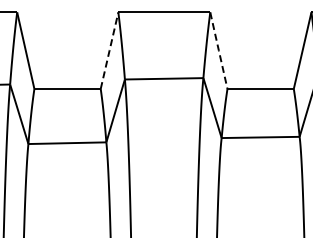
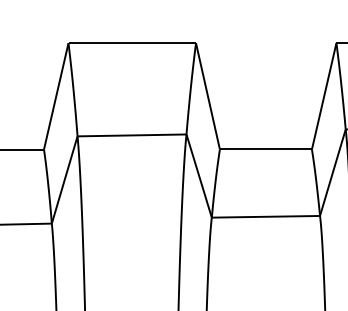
line: (109, 50) -> (56, 96), dashed -> solid
line: (218, 50) -> (207, 96), dashed -> solid

